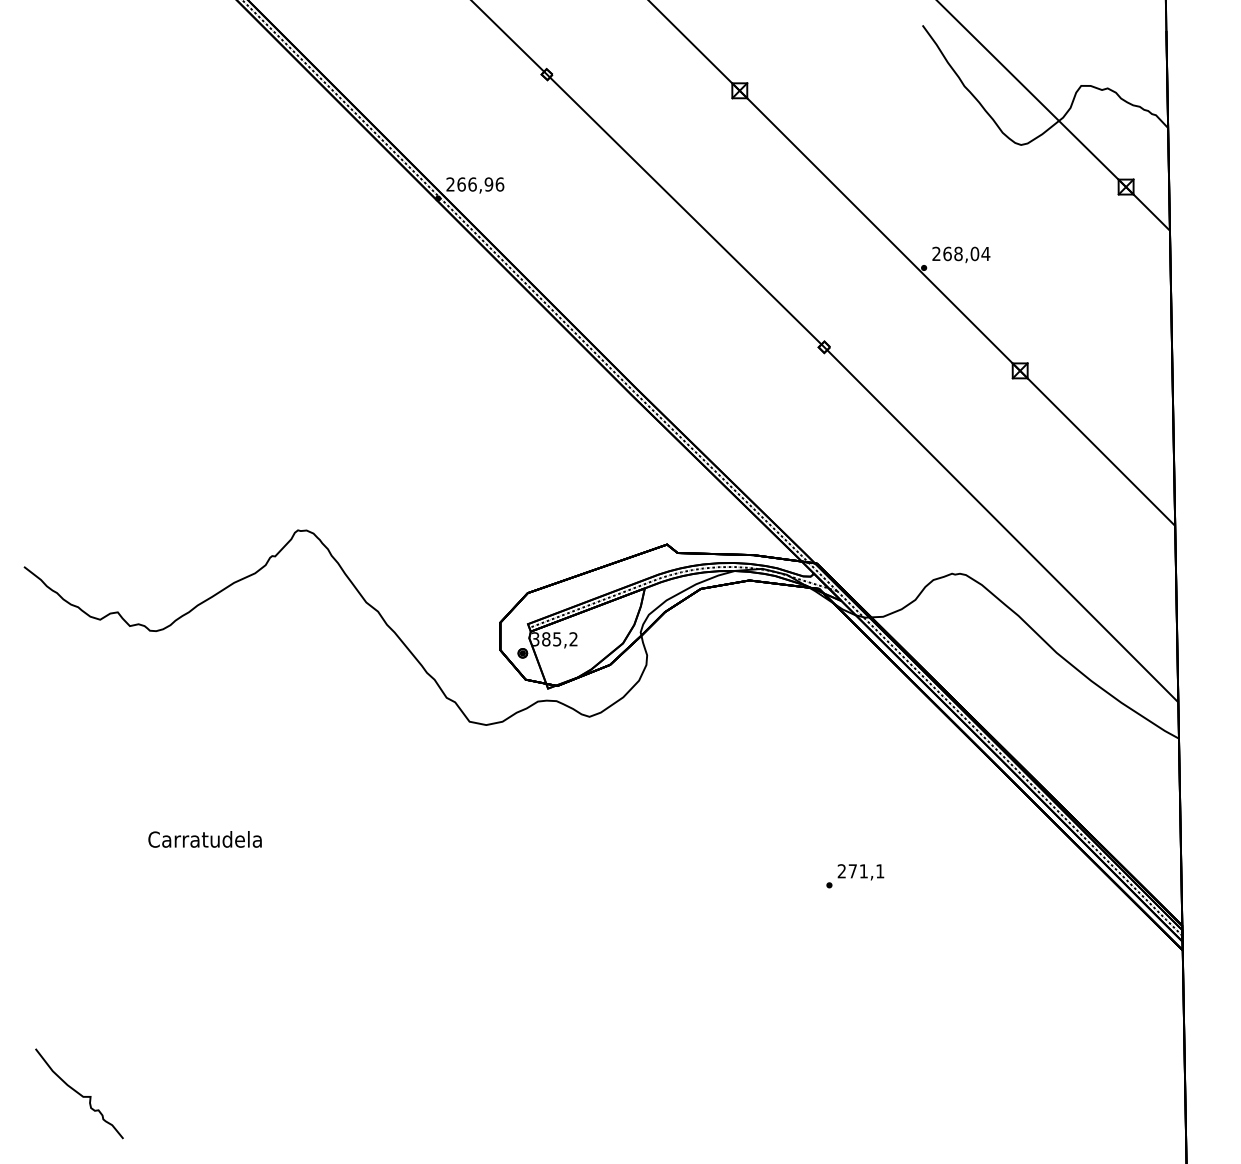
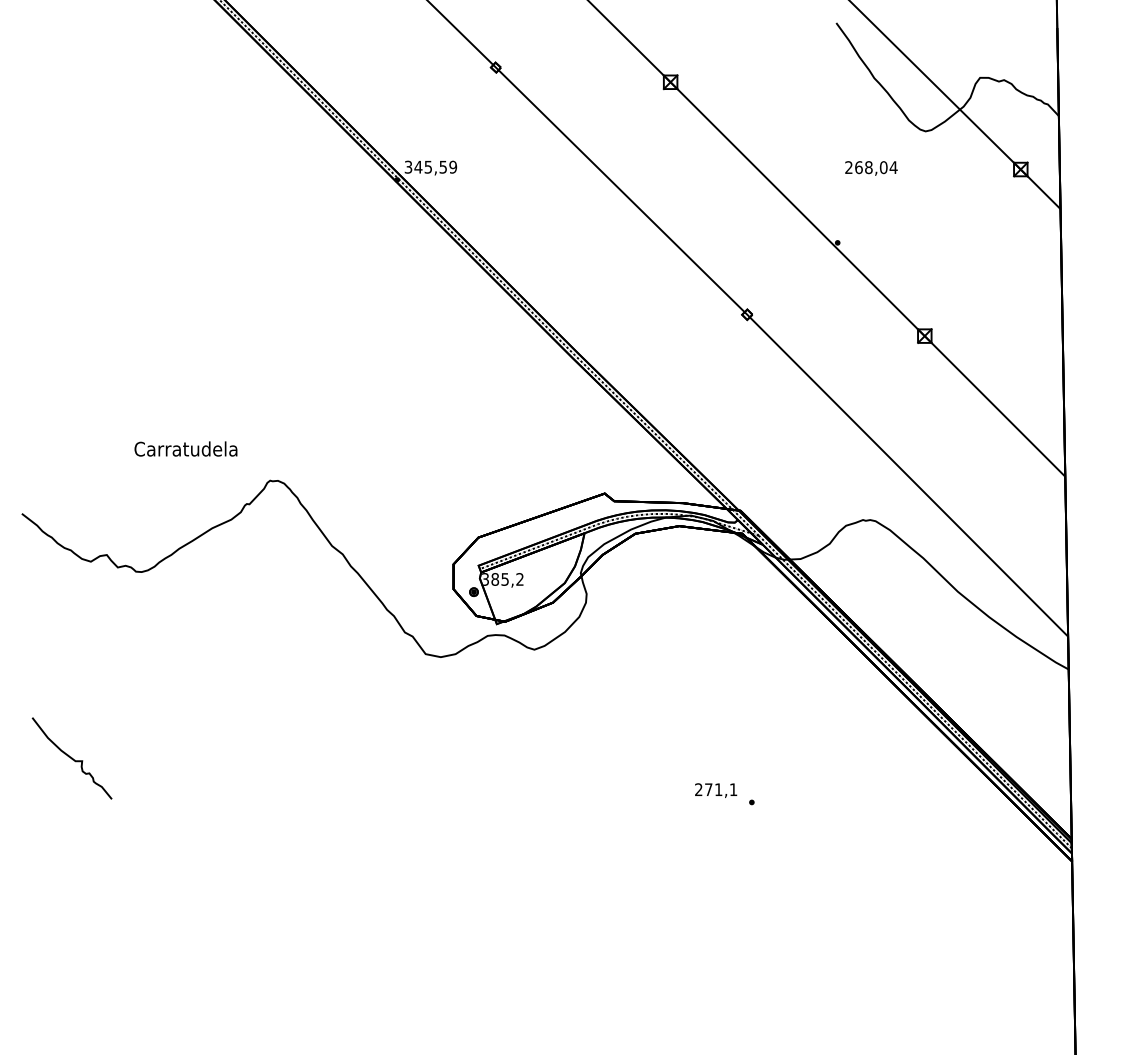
text: (475, 184) -> (431, 167), 266,96 -> 345,59
text: (961, 254) -> (871, 168), moved
text: (204, 839) -> (185, 449), moved
text: (860, 872) -> (715, 790), moved
curve: (79, 1093) -> (72, 758), moved

